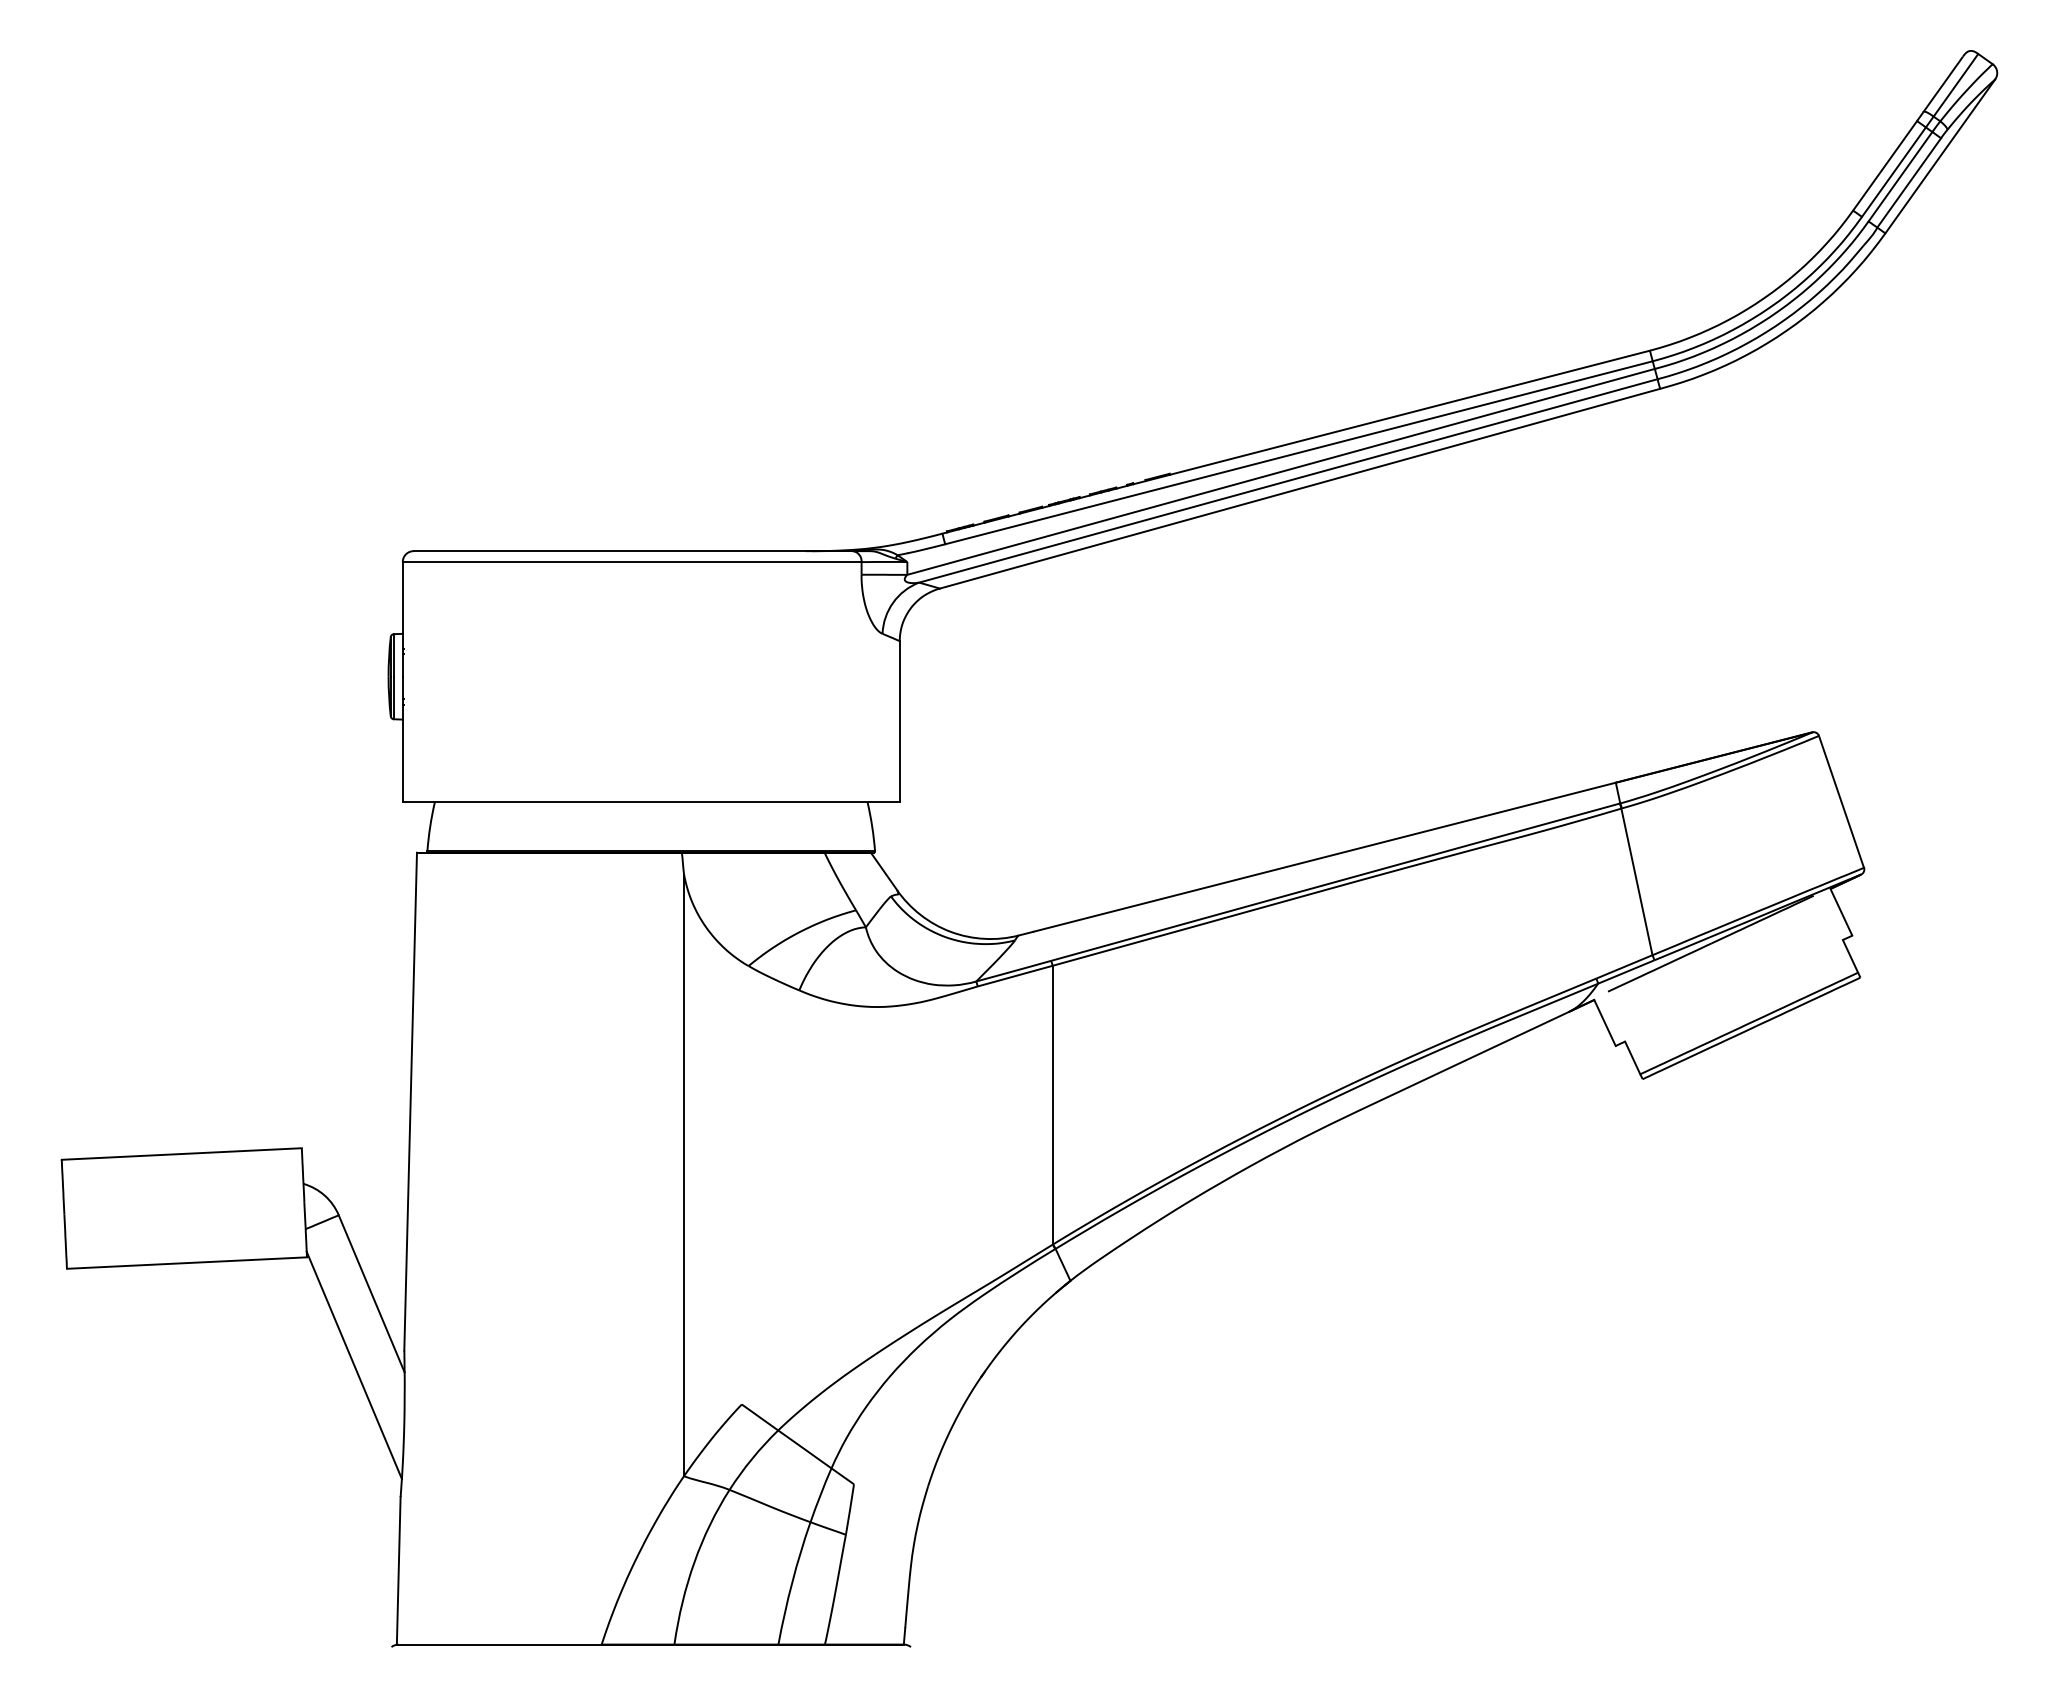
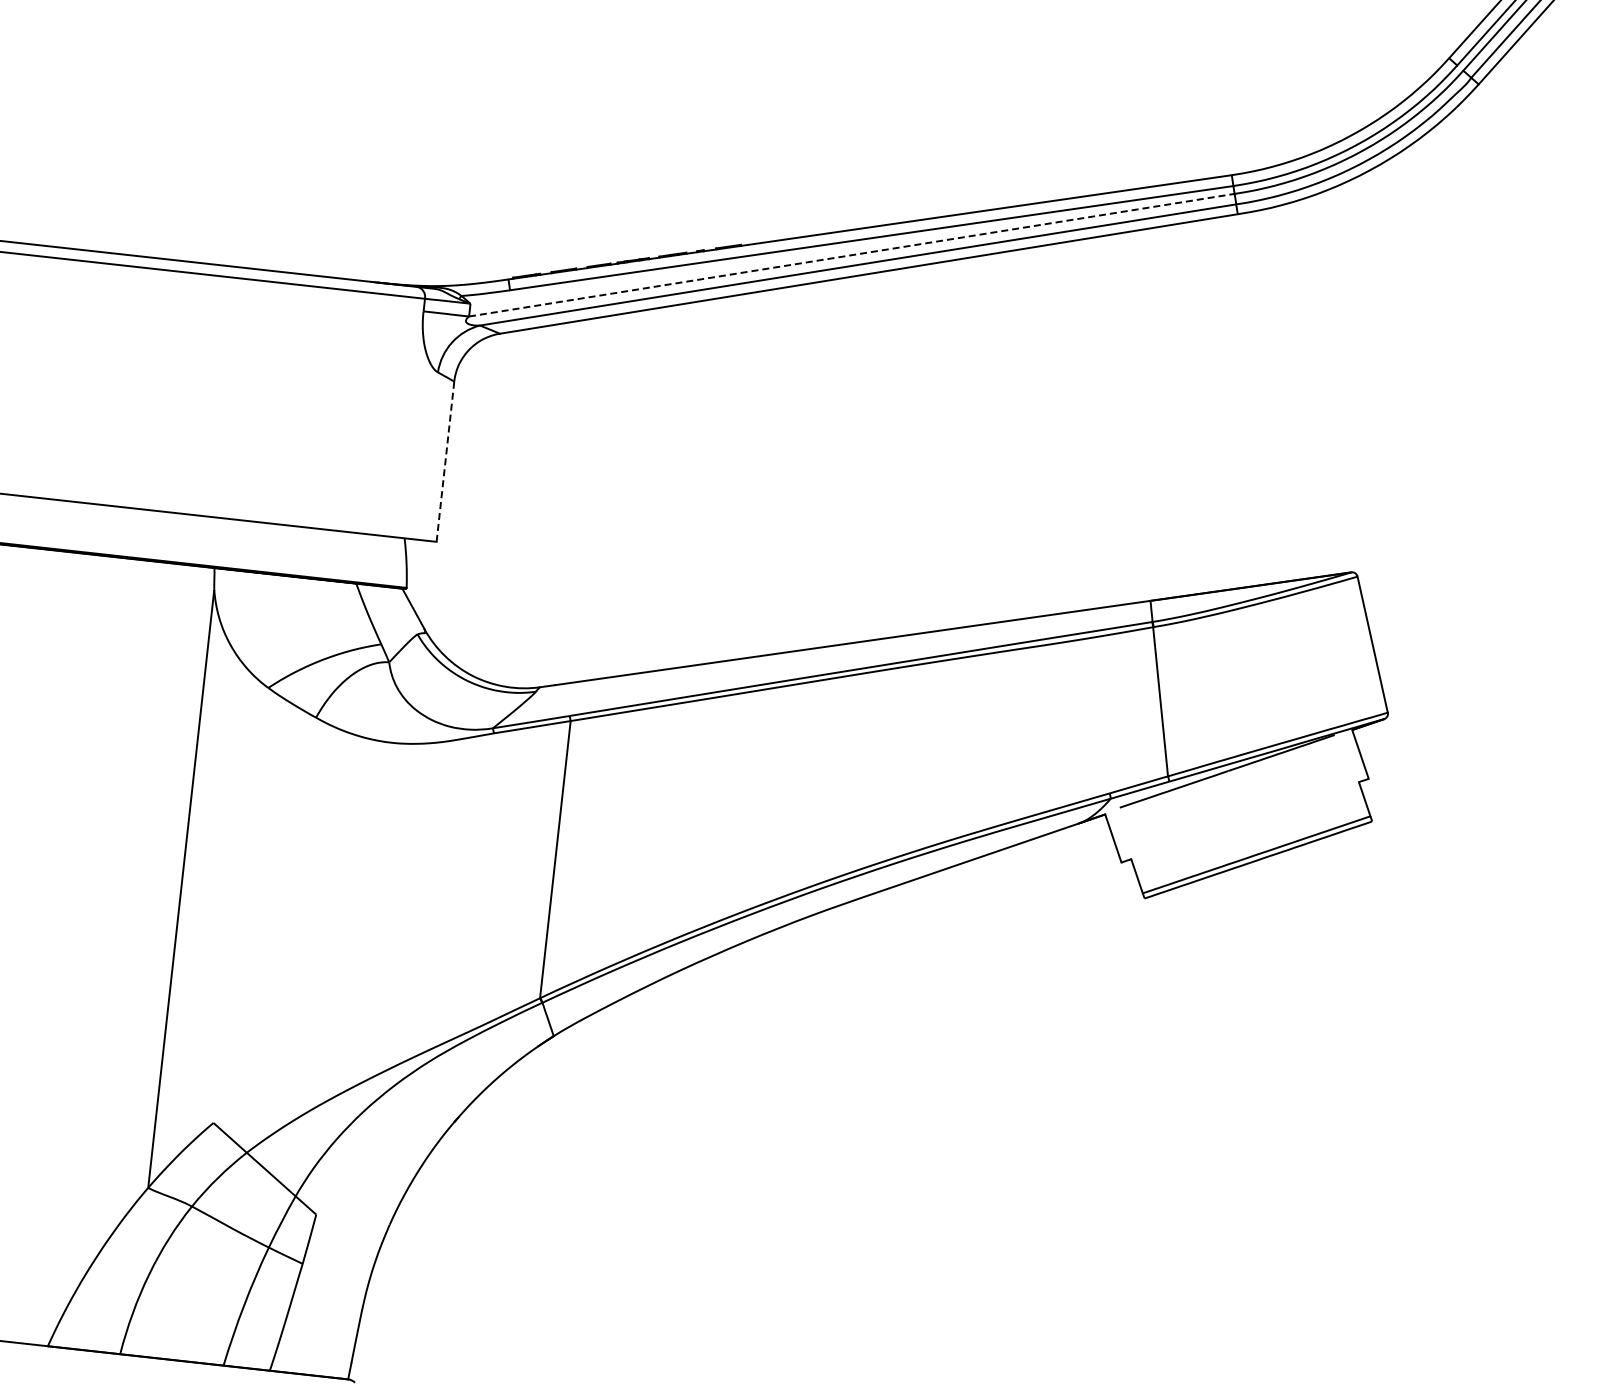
line: (1281, 471) -> (852, 254), solid -> dashed
line: (899, 721) -> (445, 461), solid -> dashed

